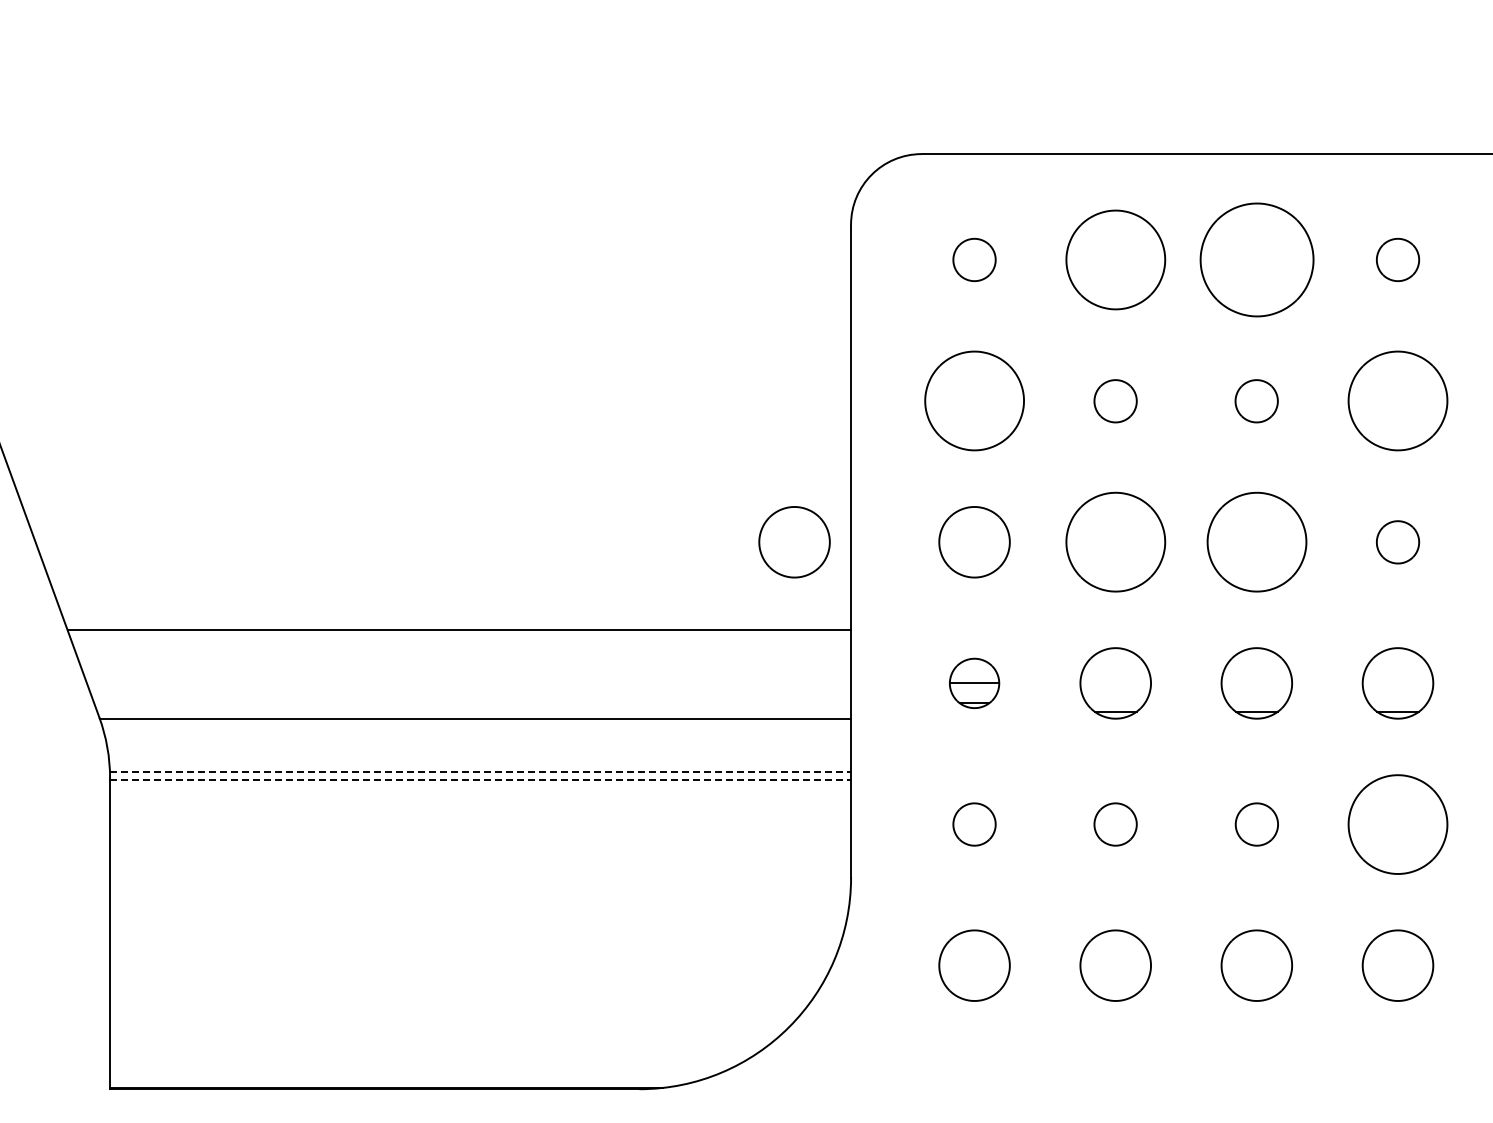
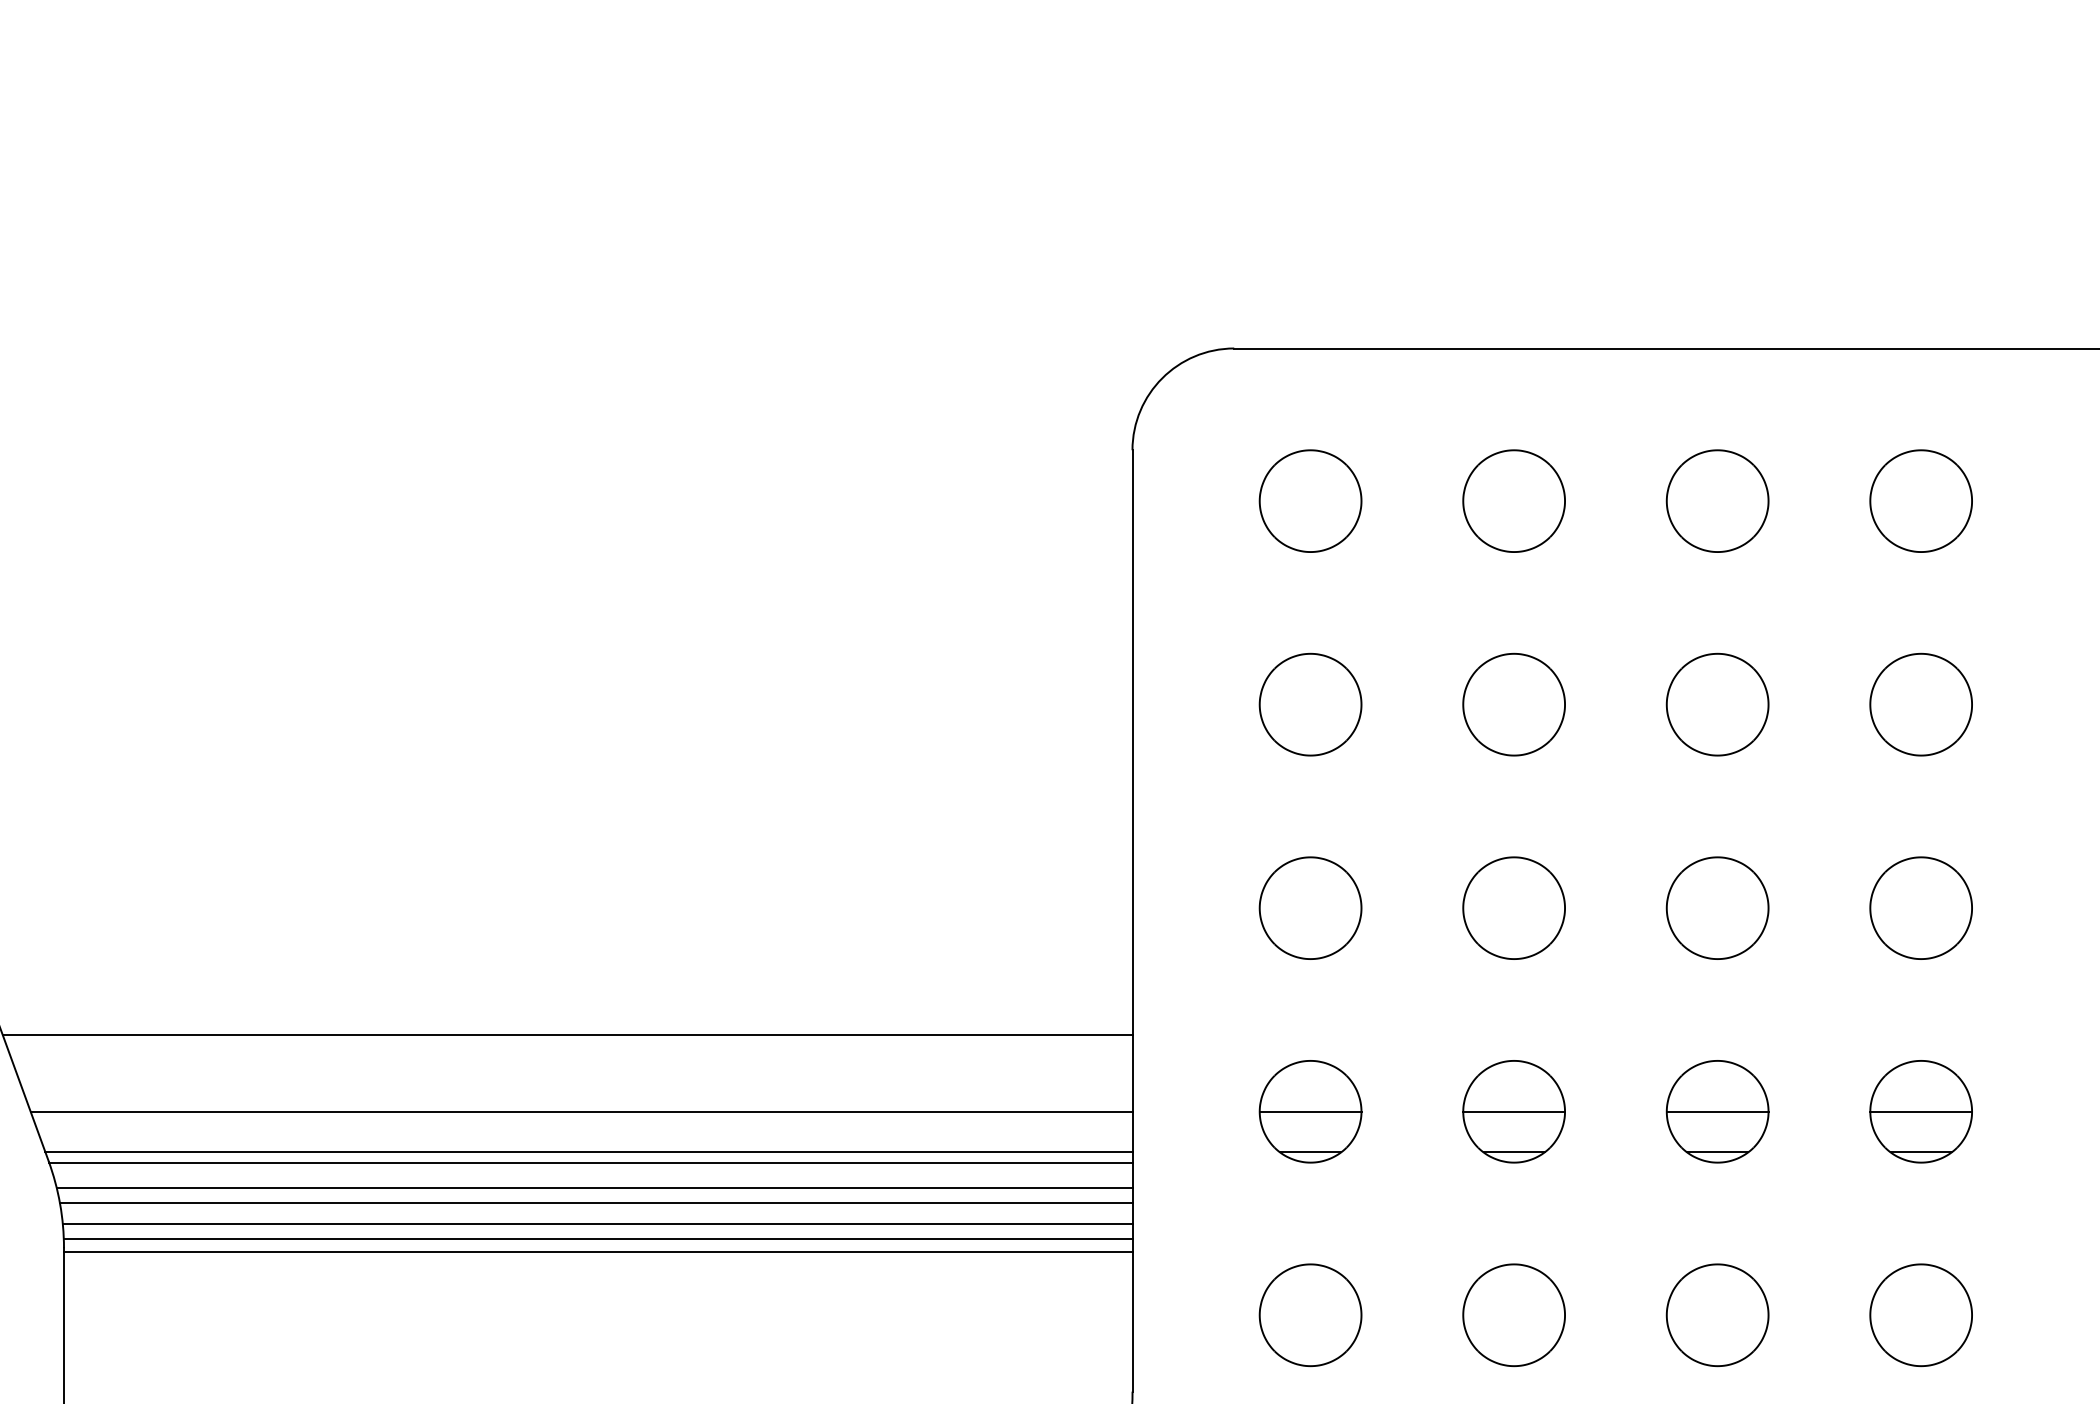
part: (974, 259) -> (1310, 500), size x1.67
part: (1115, 259) -> (1513, 500), size x0.71
part: (1256, 259) -> (1717, 500), size x0.62
part: (1397, 259) -> (1920, 500), size x1.67
part: (974, 401) -> (1310, 705), size x0.71
part: (1115, 401) -> (1513, 705), size x1.67
part: (1256, 401) -> (1717, 705), size x1.67
part: (1397, 401) -> (1920, 705), size x0.71
part: (794, 542) -> (1050, 908), removed
part: (1115, 542) -> (1513, 908), size x0.71
part: (1256, 542) -> (1717, 908), size x0.71
part: (1397, 542) -> (1920, 908), size x1.67
line: (468, 683) -> (580, 1111), added
part: (974, 683) -> (1310, 1111), size x1.43
line: (1115, 683) -> (1513, 1111), added
line: (1256, 683) -> (1717, 1111), added
line: (1397, 683) -> (1920, 1111), added
line: (474, 711) -> (589, 1152), added
line: (478, 736) -> (595, 1188), added
line: (479, 746) -> (596, 1202), added
line: (480, 761) -> (598, 1224), added
line: (480, 771) -> (598, 1238), dashed -> solid
line: (481, 780) -> (599, 1251), dashed -> solid
part: (974, 824) -> (1310, 1315), size x1.67
part: (1115, 824) -> (1513, 1315), size x1.67
part: (1256, 824) -> (1717, 1315), size x1.67
part: (1397, 824) -> (1920, 1315), size x0.71

